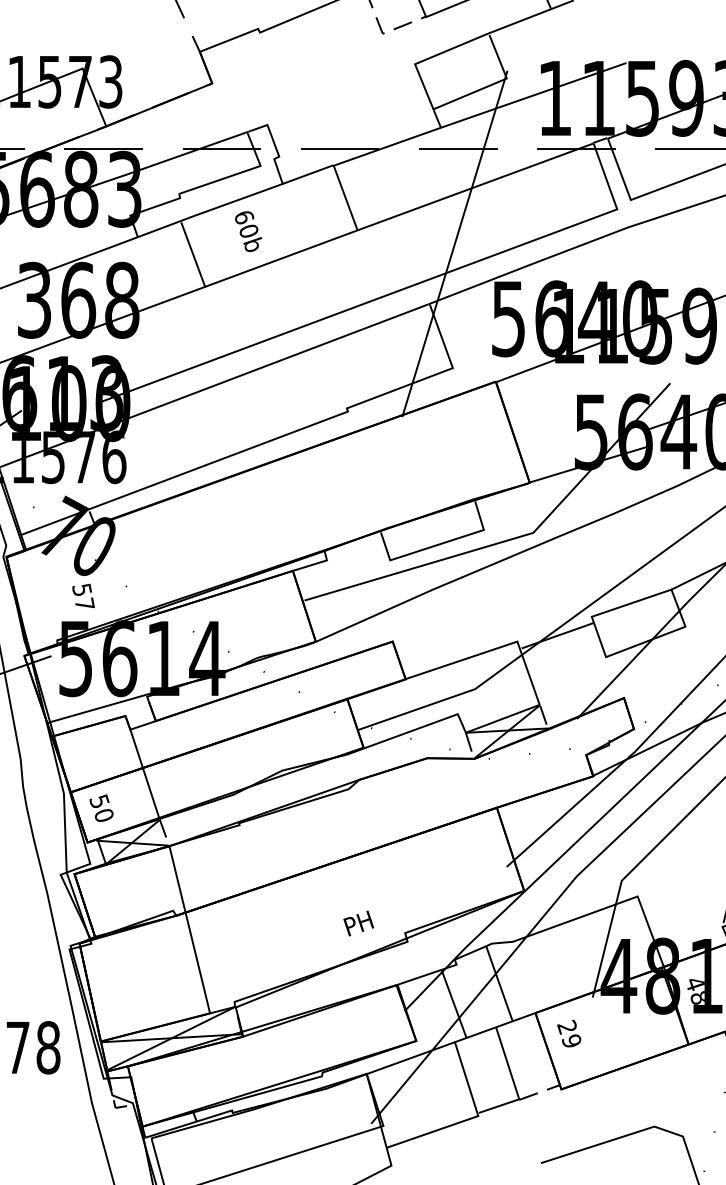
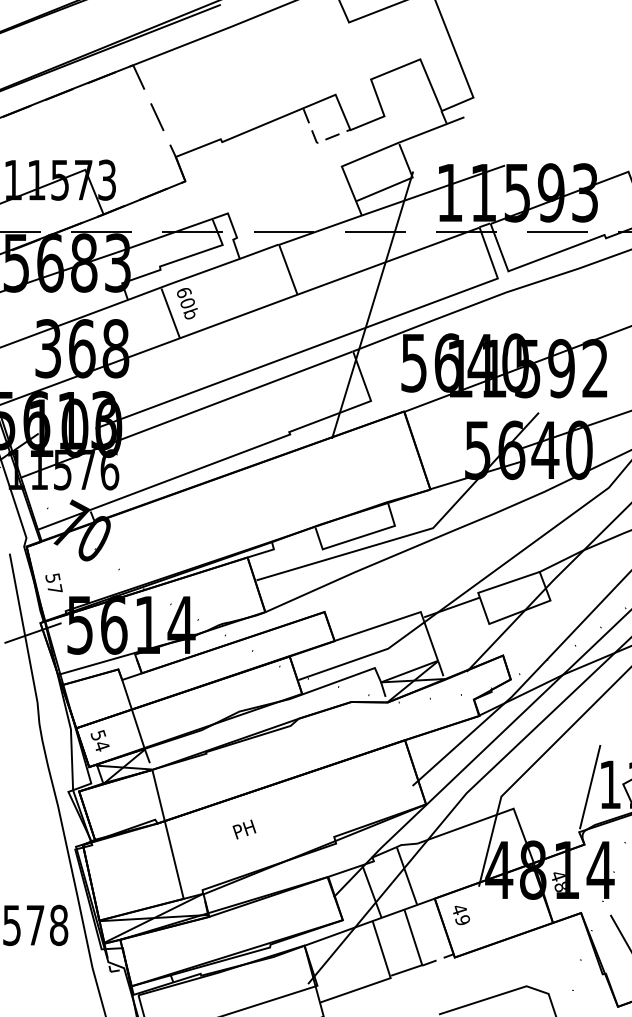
text: (248, 231) -> (187, 303), moved
text: (82, 595) -> (53, 582), moved
text: (103, 815) -> (101, 746), 50 -> 54
text: (358, 923) -> (244, 829), moved
text: (566, 1027) -> (458, 909), 29 -> 49

